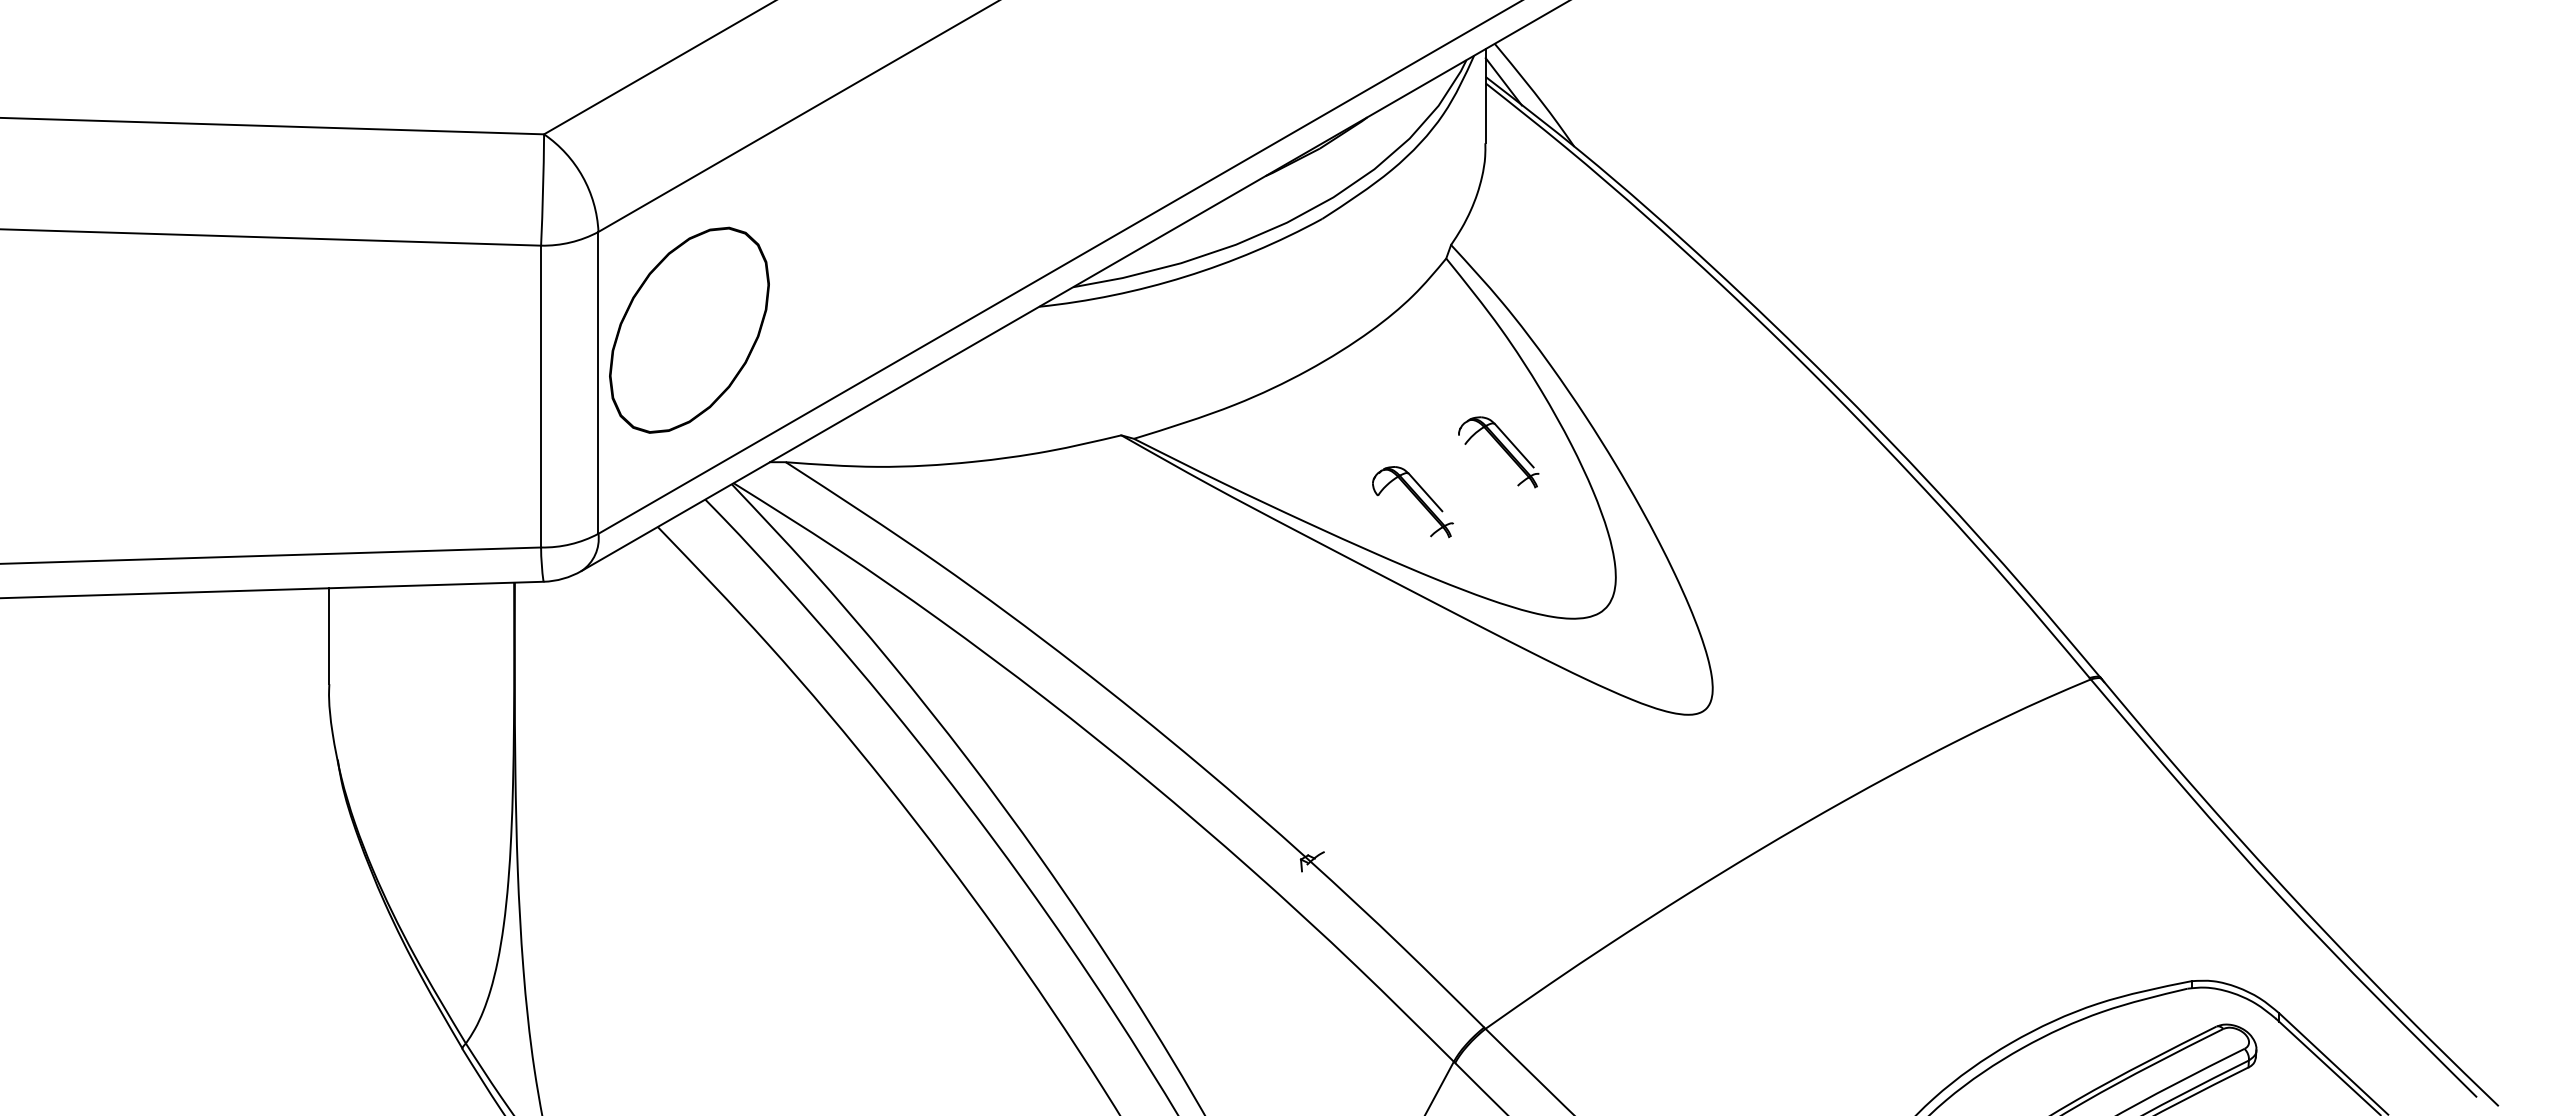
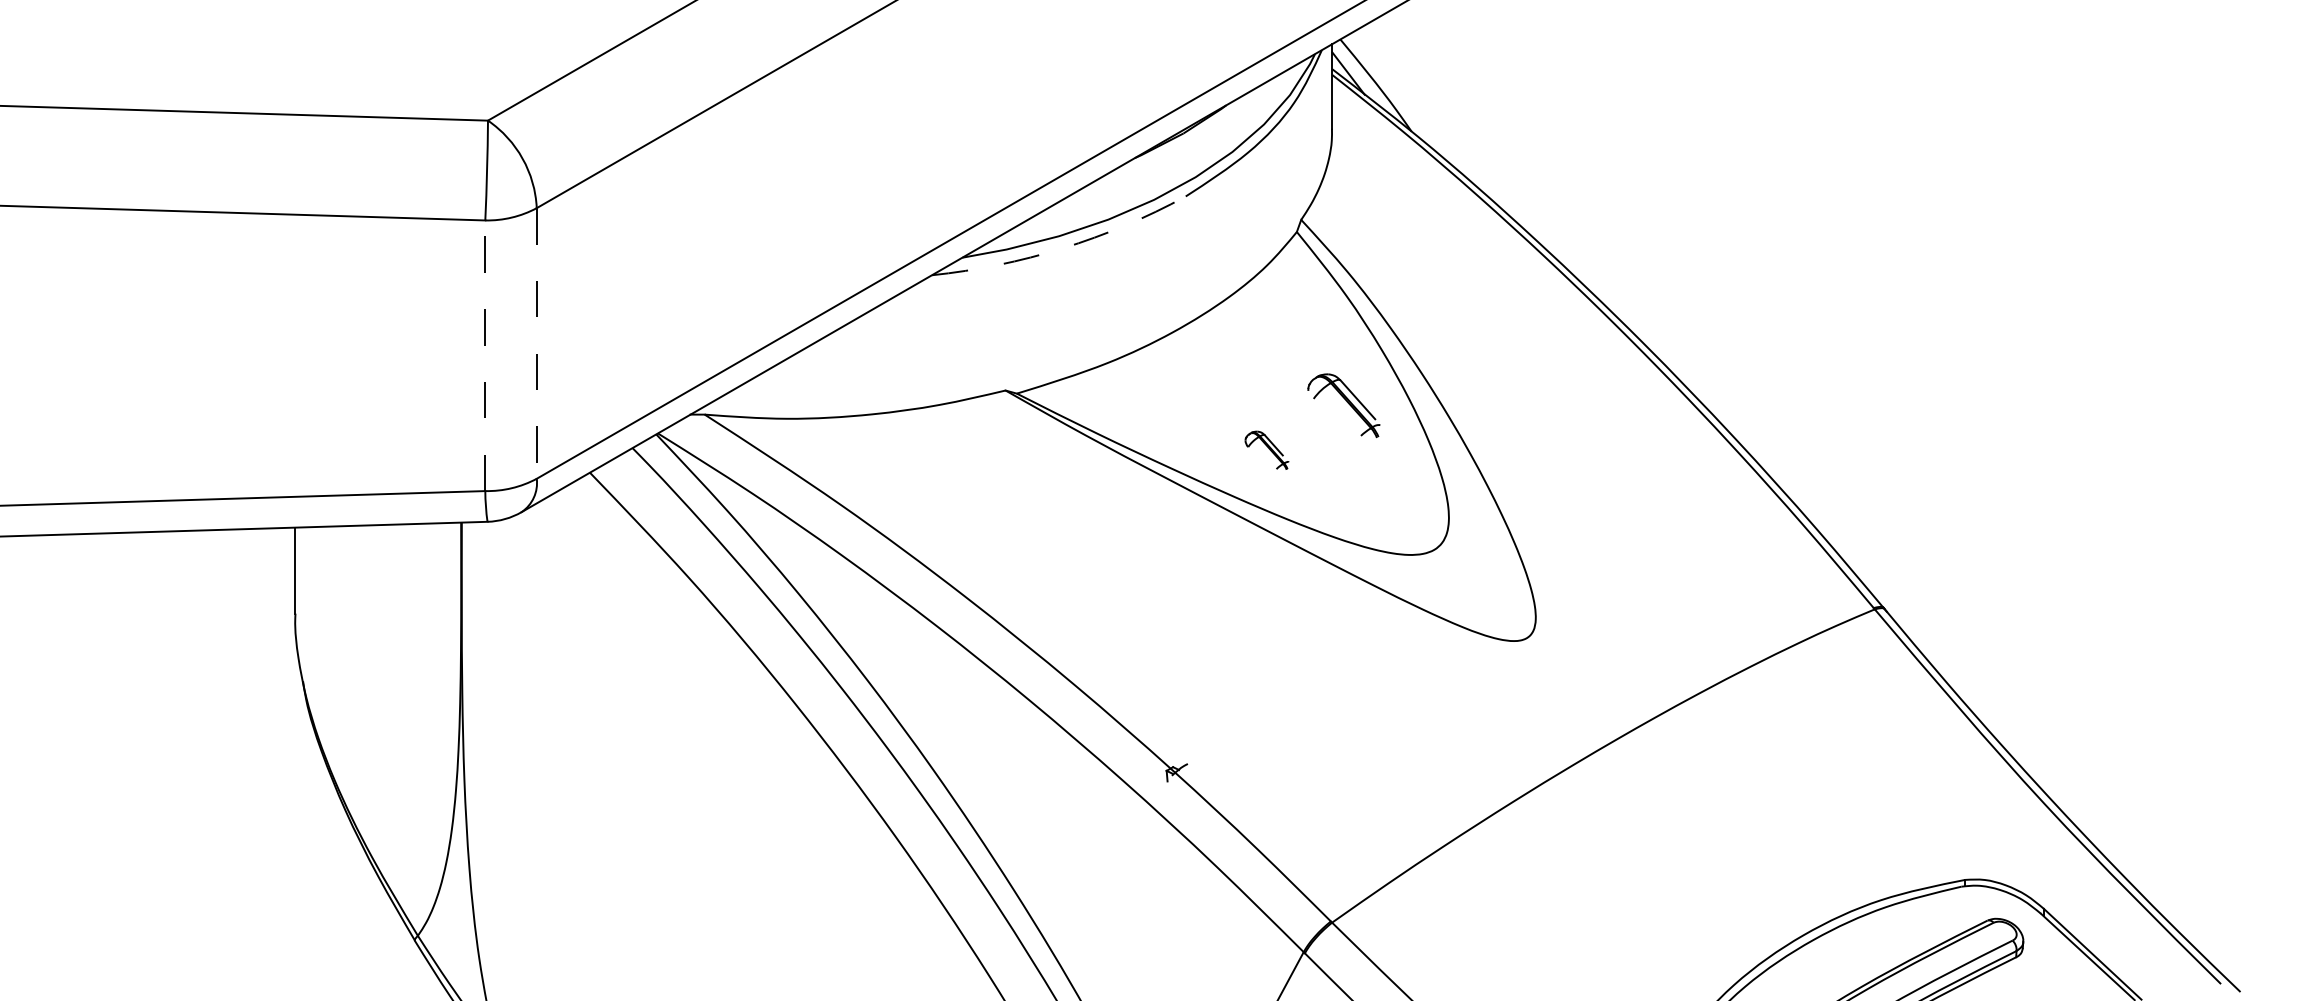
arc: (1185, 276) -> (1063, 248), solid -> dashed
part: (689, 329) -> (618, 295), removed
line: (598, 382) -> (536, 343), solid -> dashed
line: (541, 396) -> (485, 355), solid -> dashed
part: (1412, 502) -> (1266, 450), size x0.6

